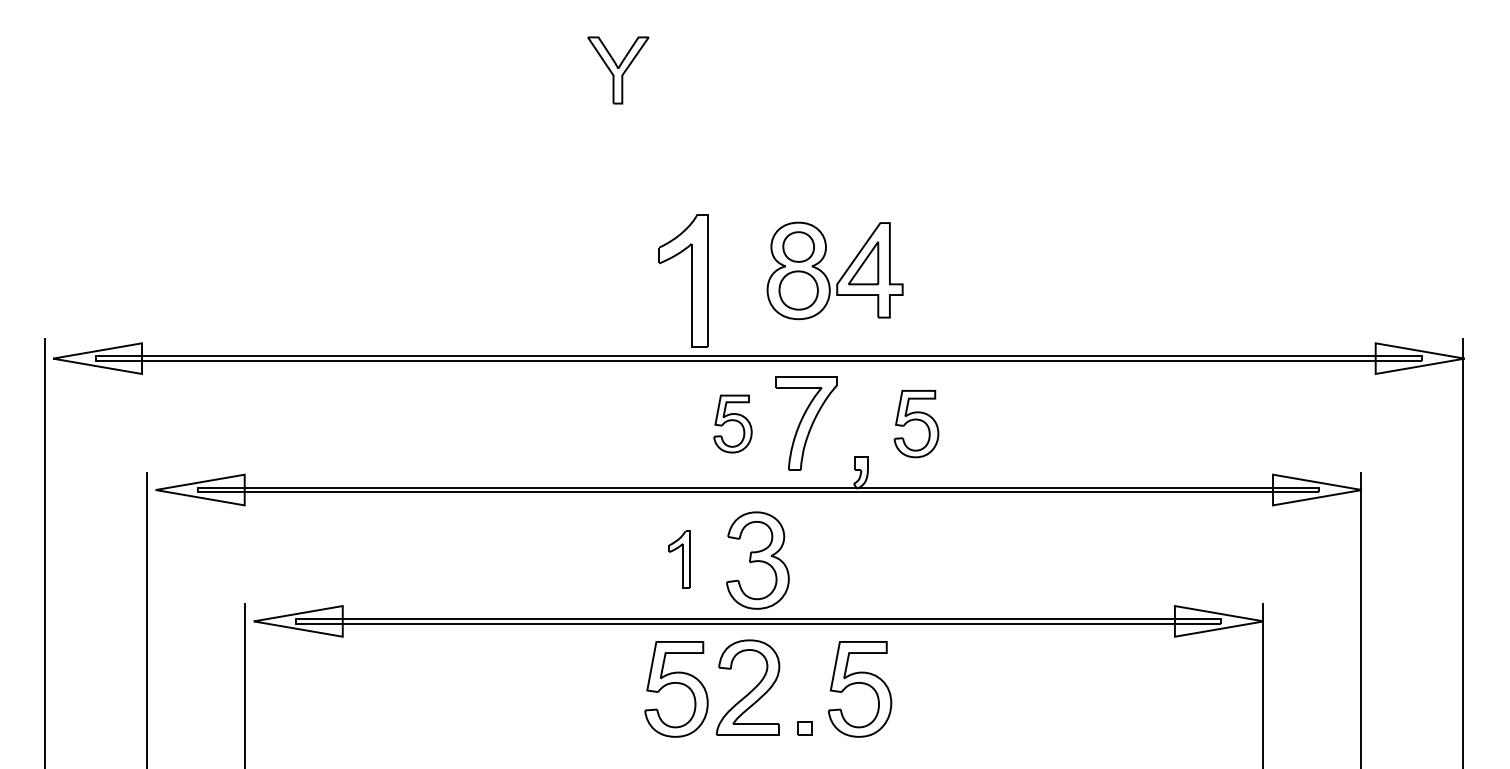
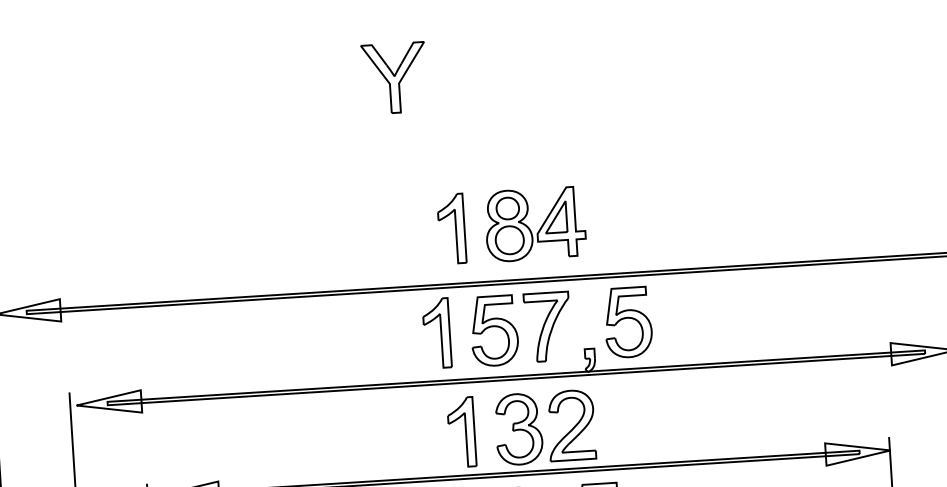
part: (618, 70) -> (394, 78), size x1.43
part: (827, 276) -> (530, 228), moved
part: (683, 281) -> (451, 229), size x0.71
part: (654, 422) -> (437, 333), added
part: (732, 423) -> (494, 330), size x1.67
part: (916, 423) -> (628, 322), size x1.43
part: (679, 559) -> (461, 432), size x1.67
part: (829, 559) -> (571, 425), added

